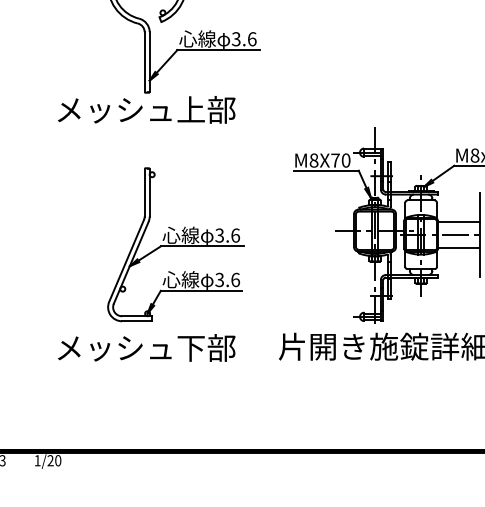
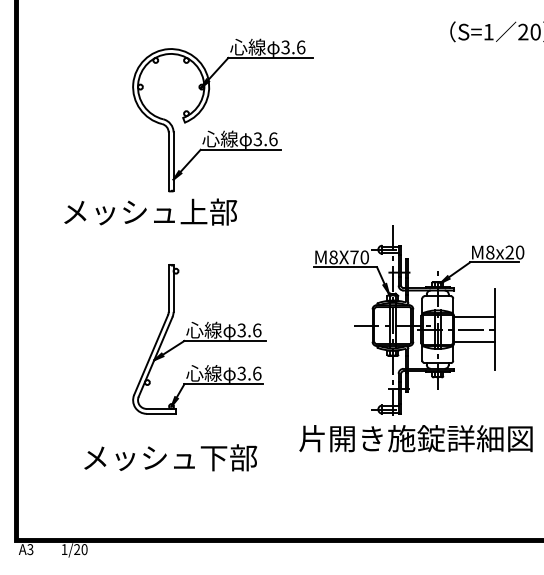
text: (146, 109) -> (150, 211), moved
text: (146, 347) -> (170, 457), moved

